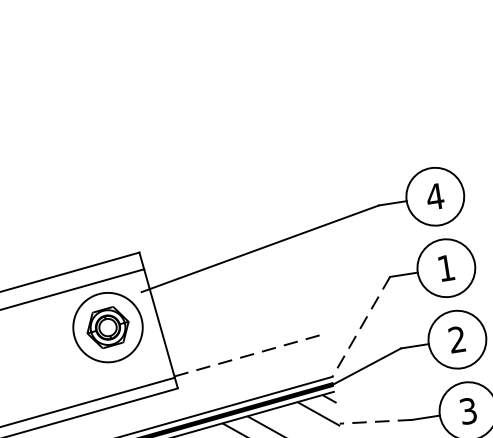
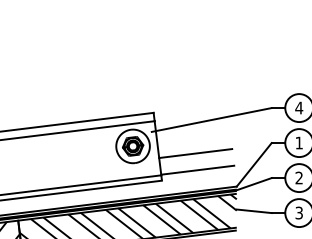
line: (237, 322) -> (195, 153), added
line: (361, 326) -> (254, 164), dashed -> solid
line: (247, 356) -> (197, 170), dashed -> solid
line: (376, 422) -> (254, 211), dashed -> solid

